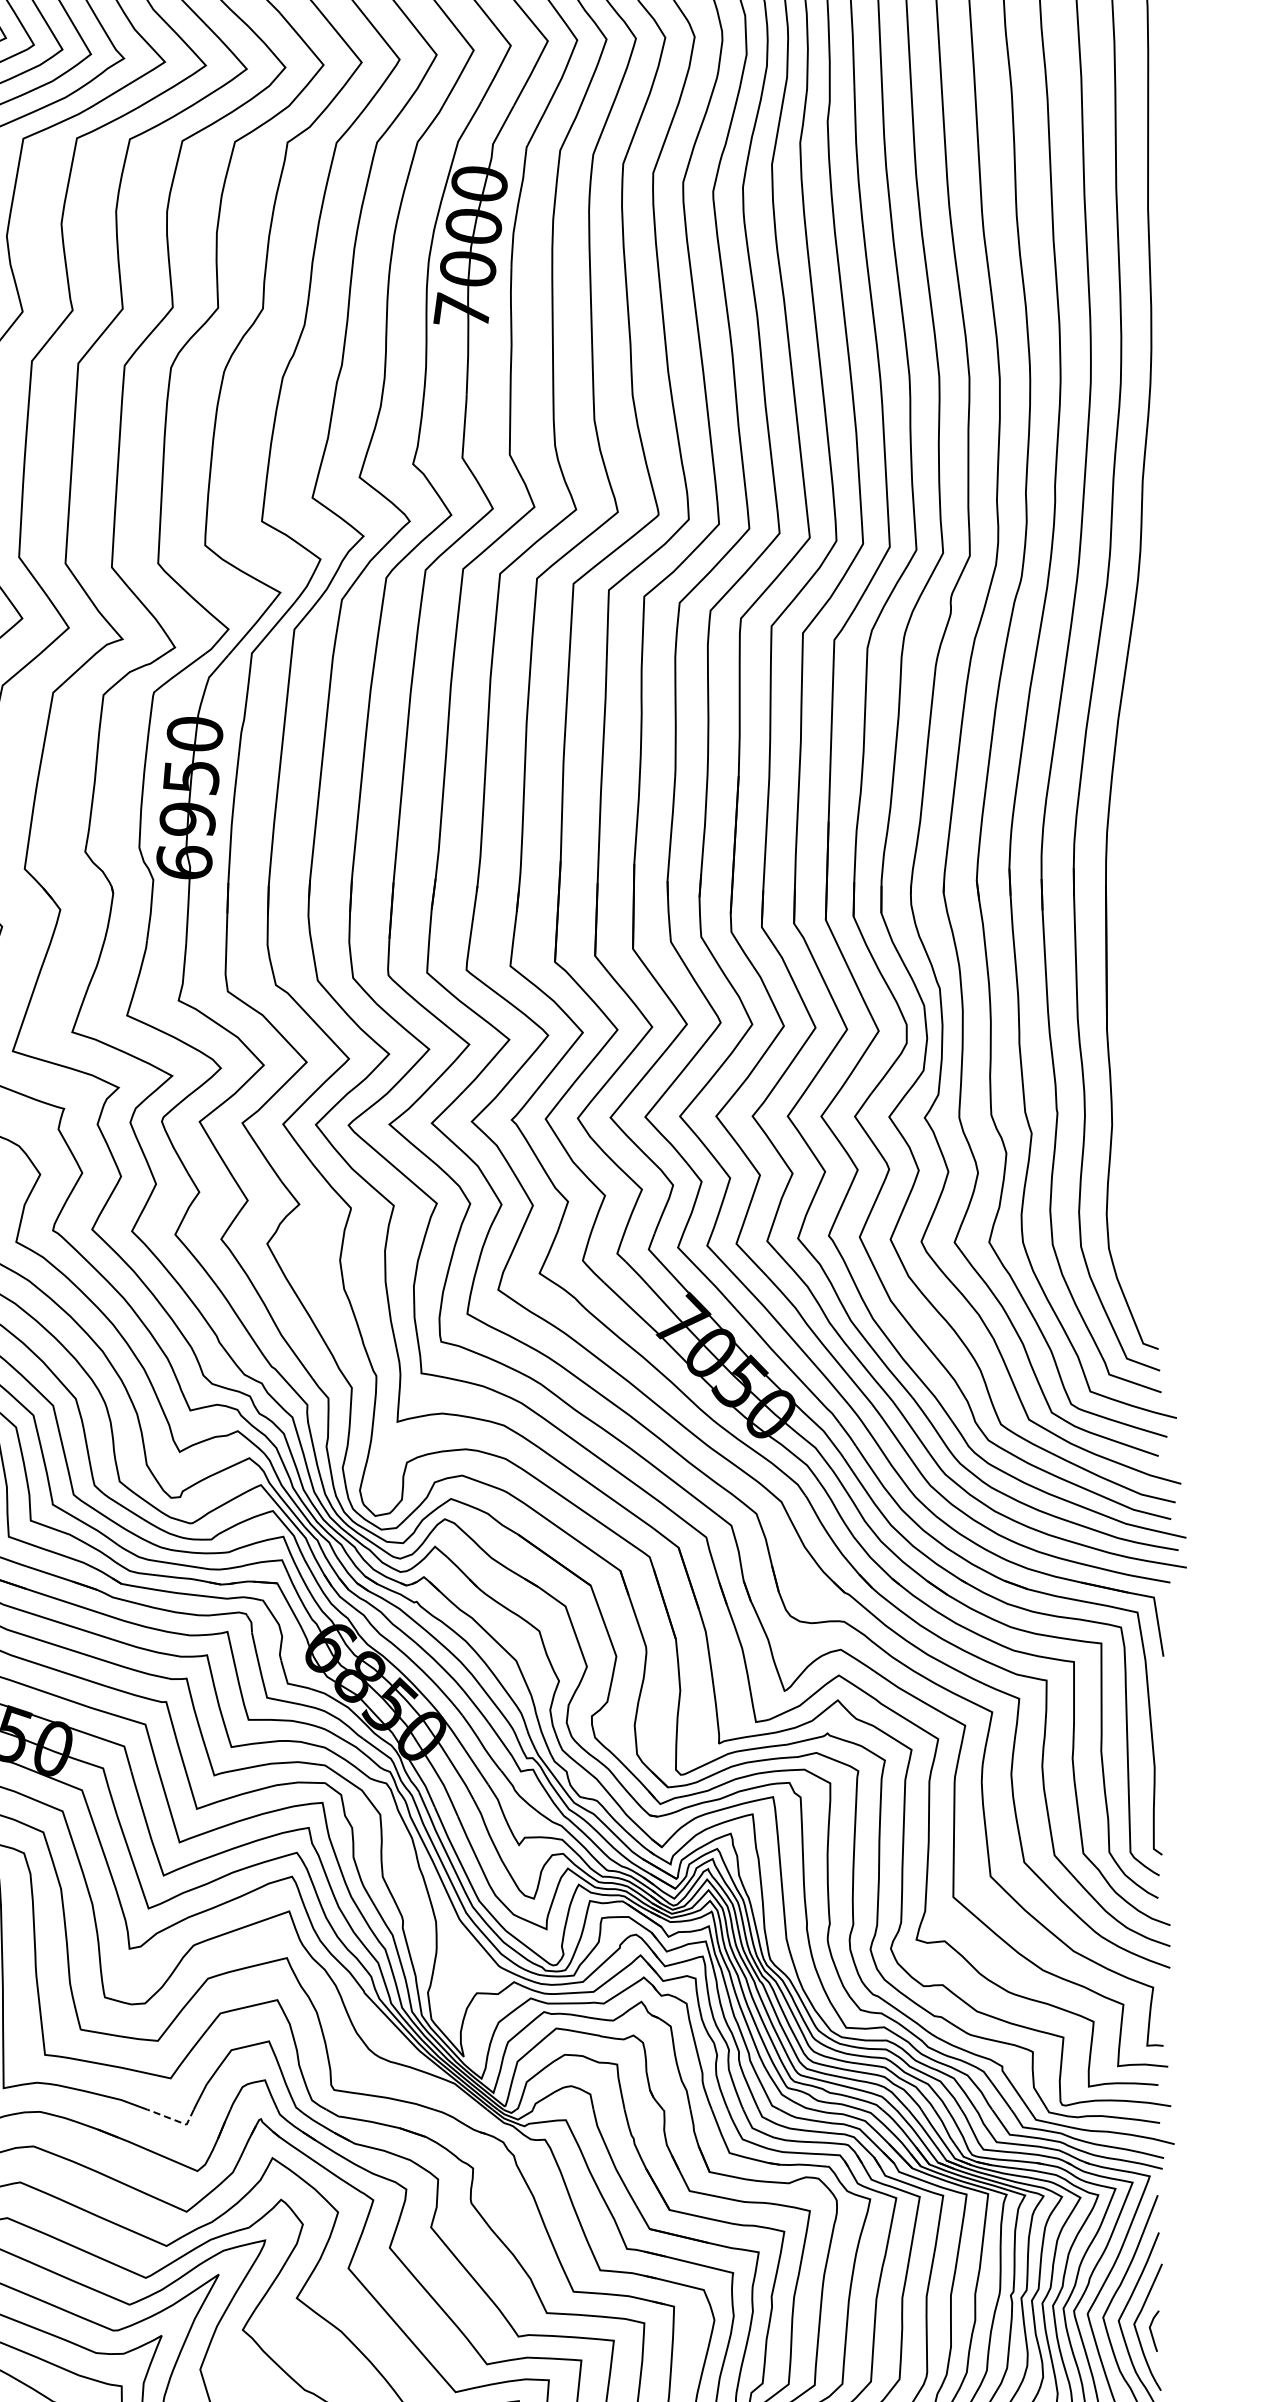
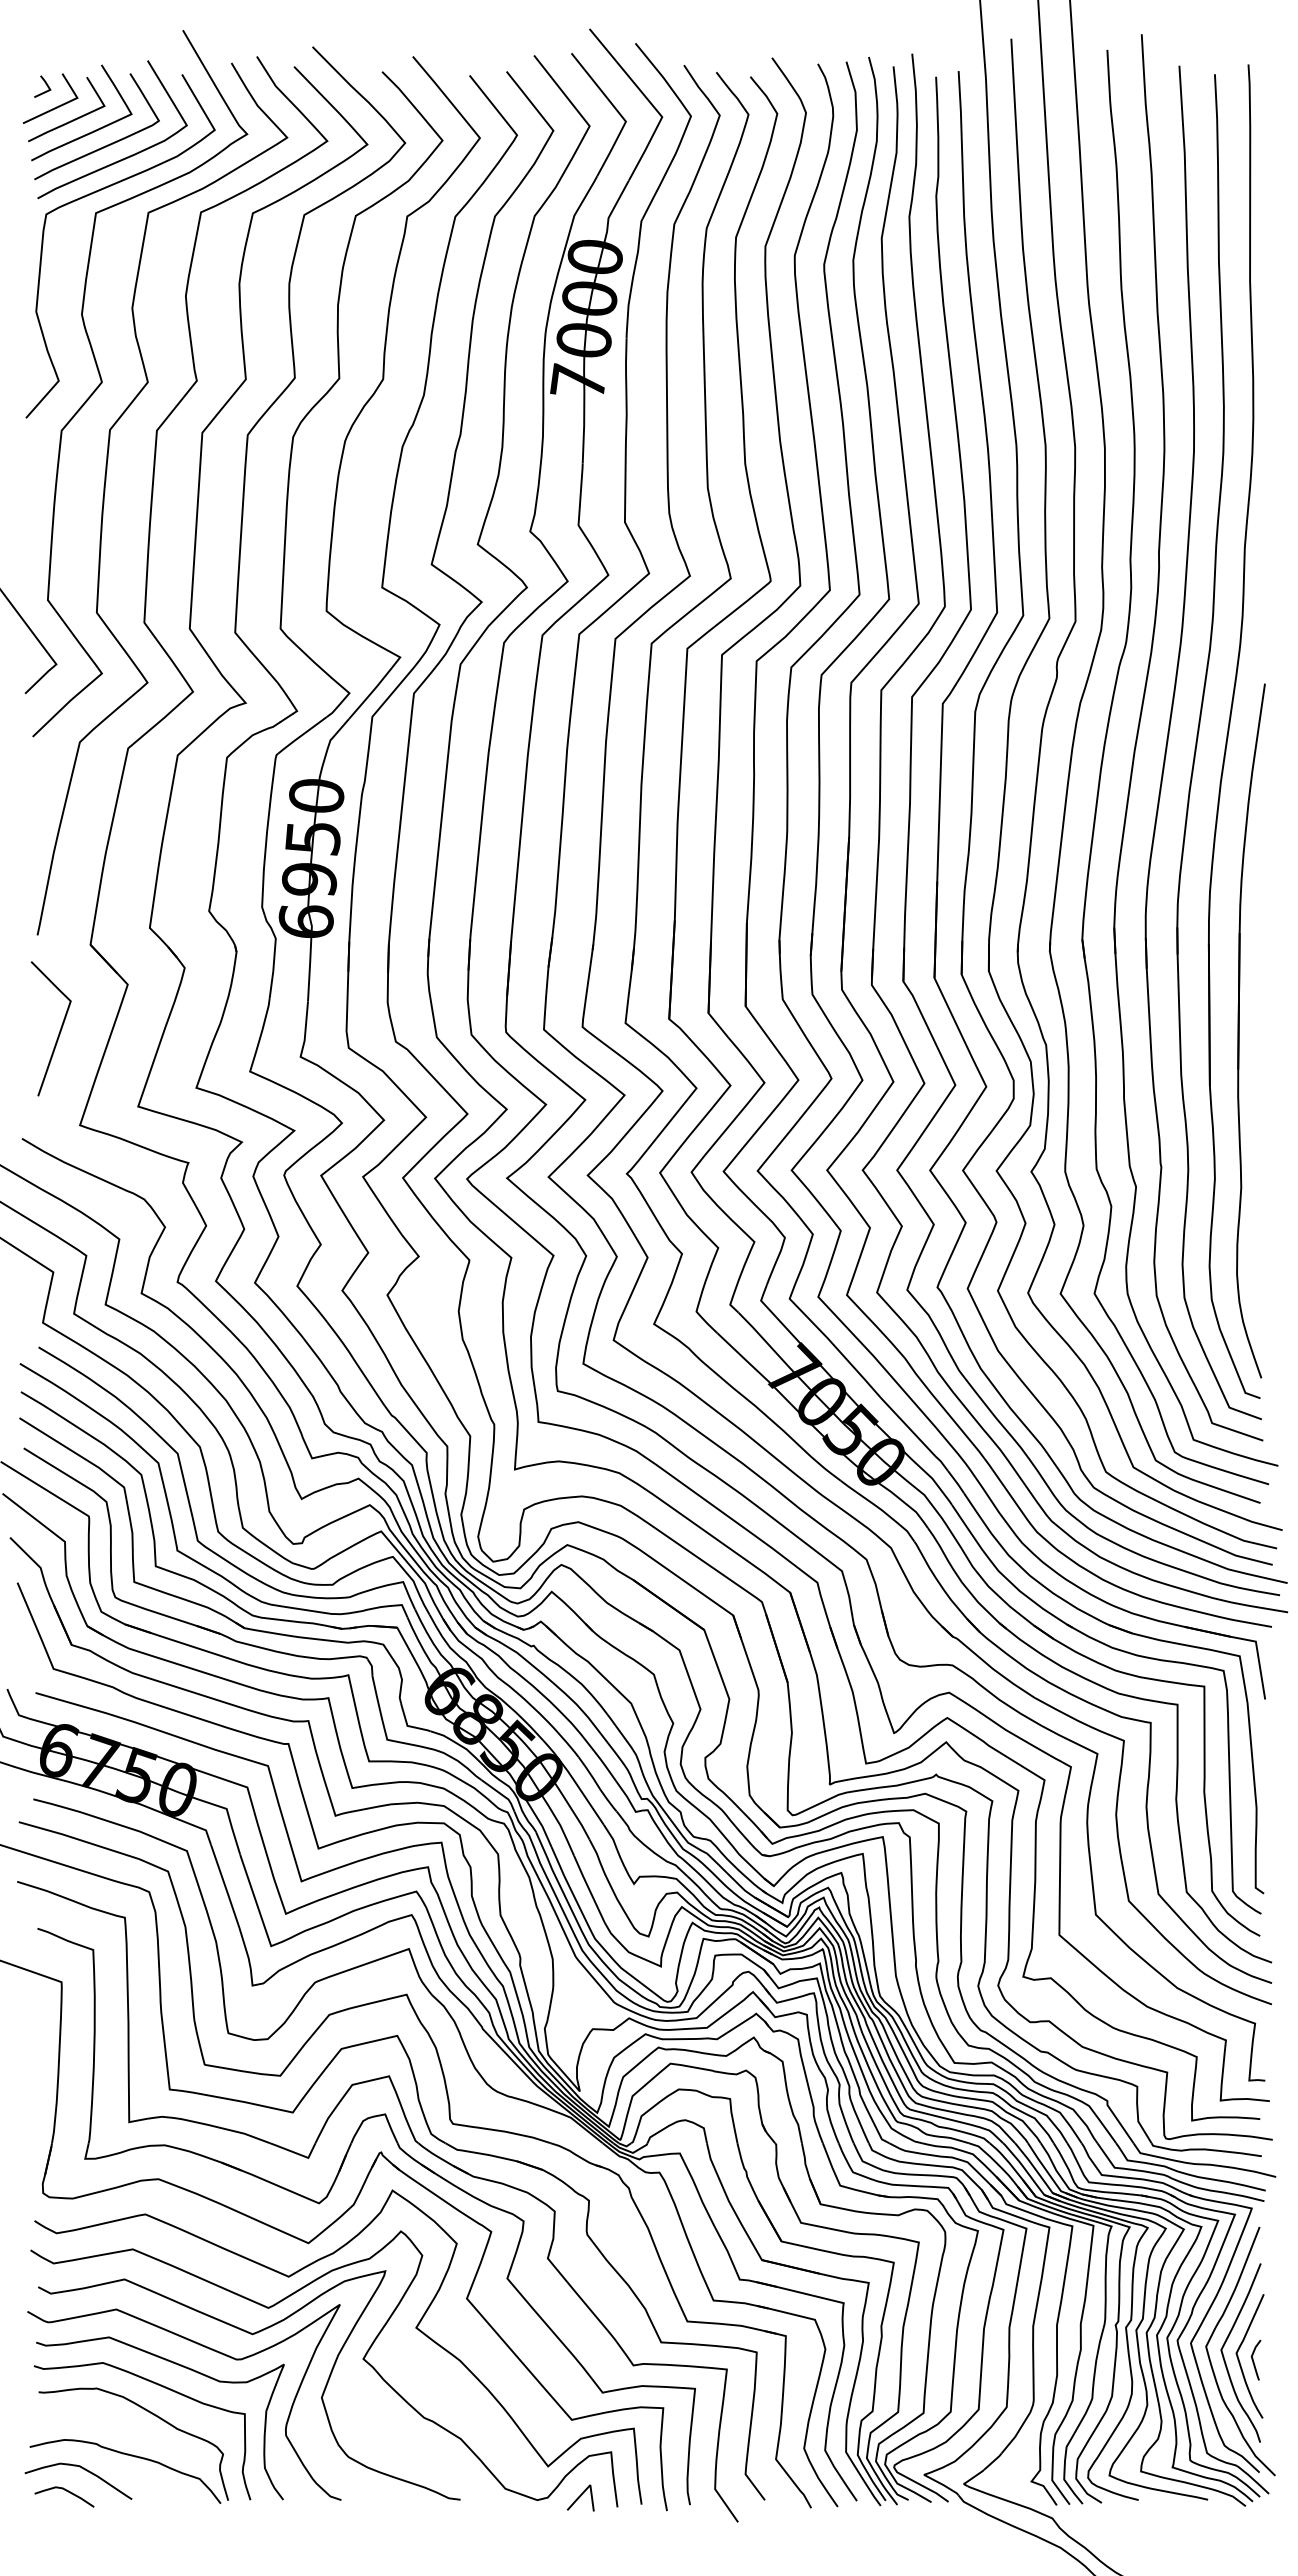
part: (1137, 973) -> (1239, 1030), added
line: (174, 2120) -> (296, 2153), dashed -> solid

